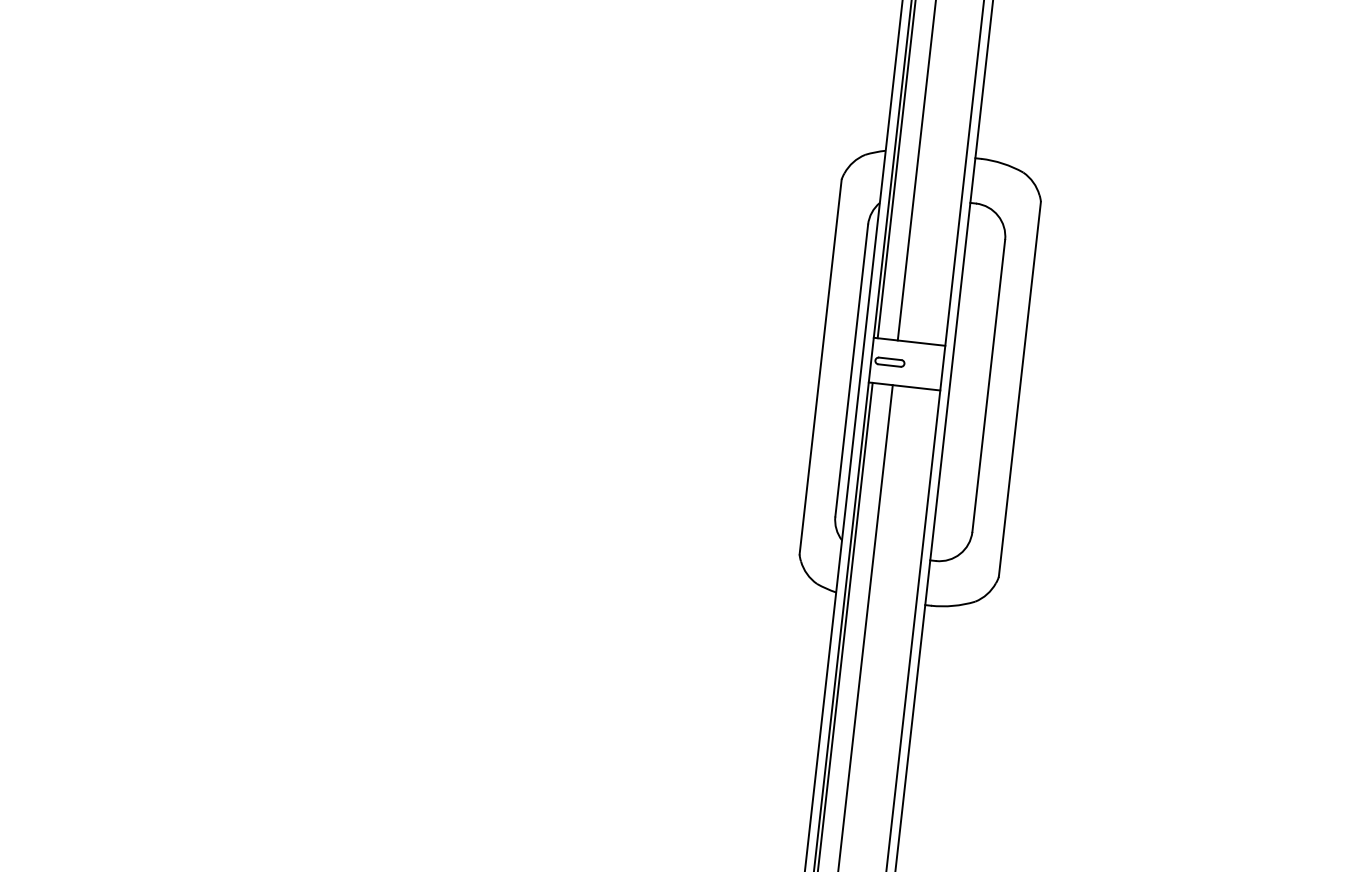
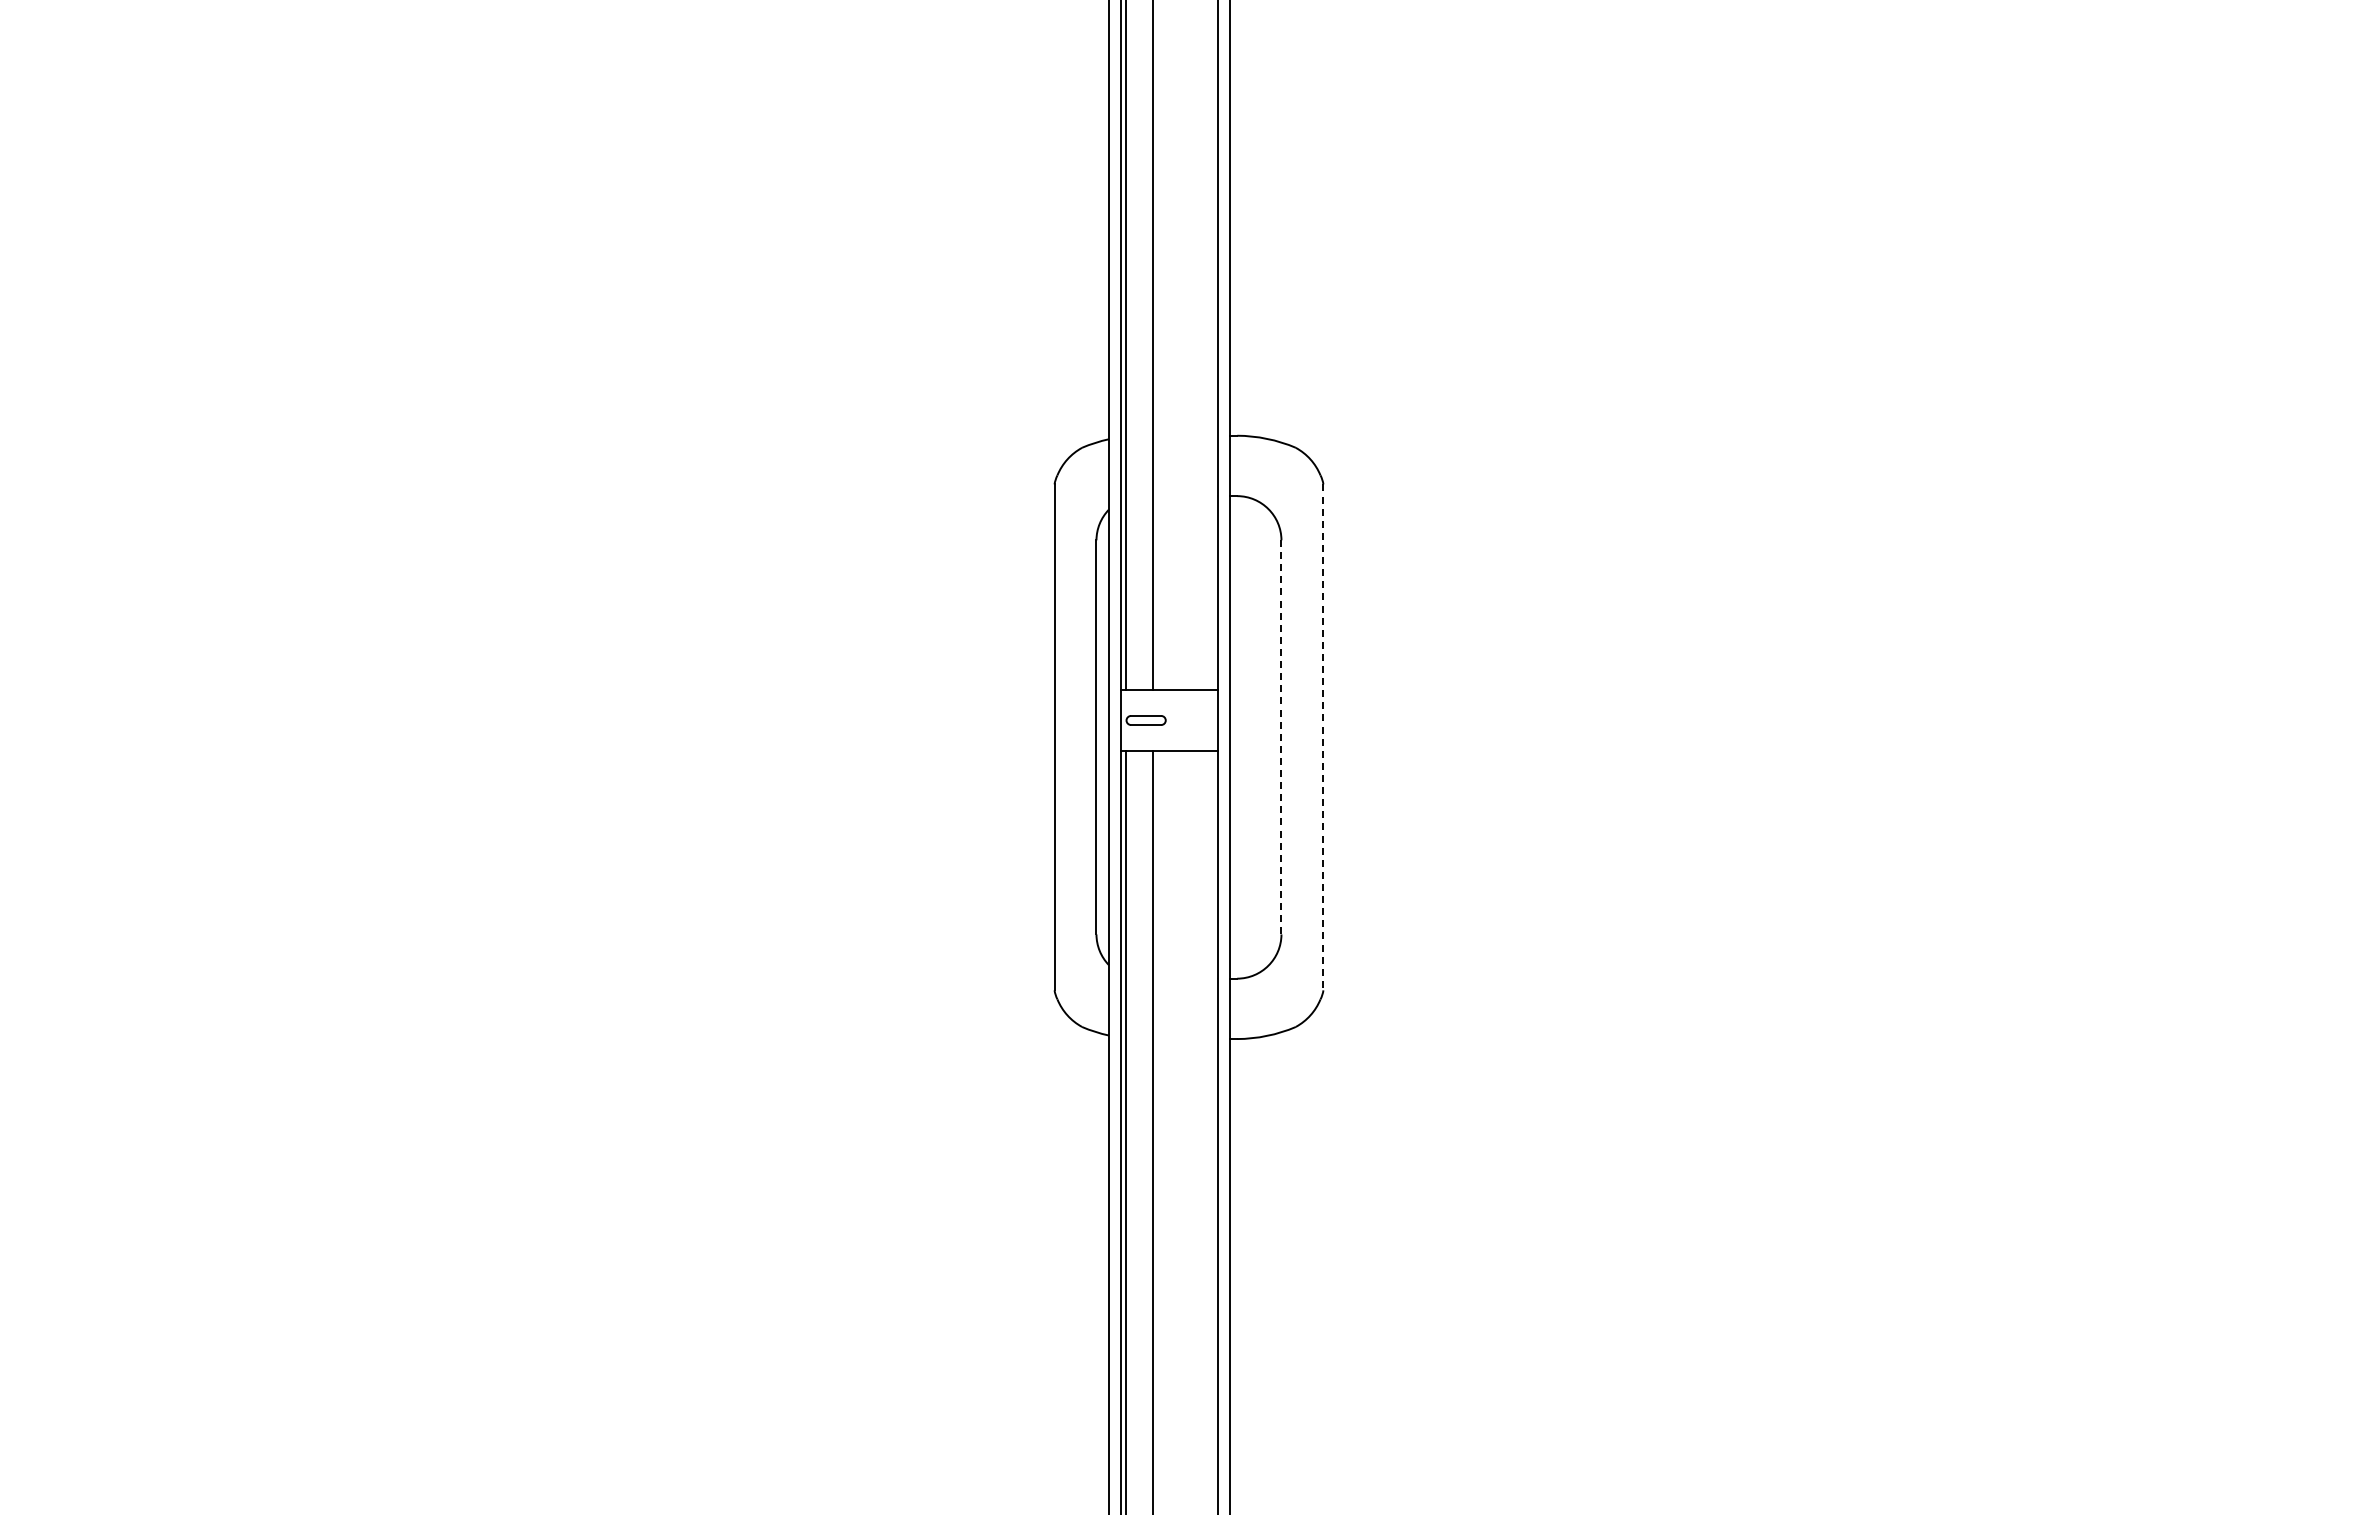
line: (988, 385) -> (1281, 736), solid -> dashed
line: (1019, 389) -> (1323, 737), solid -> dashed

